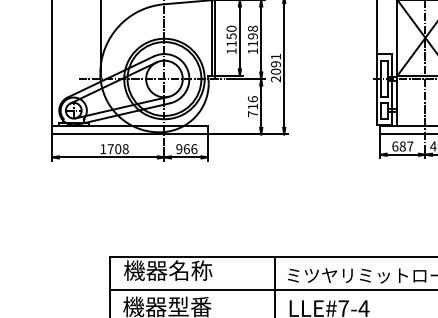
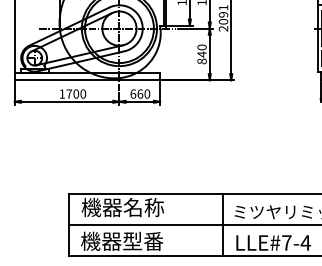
text: (252, 106) -> (201, 54), 716 -> 840
text: (125, 148) -> (83, 93), 1708 -> 1700
text: (186, 149) -> (140, 94), 966 -> 660

